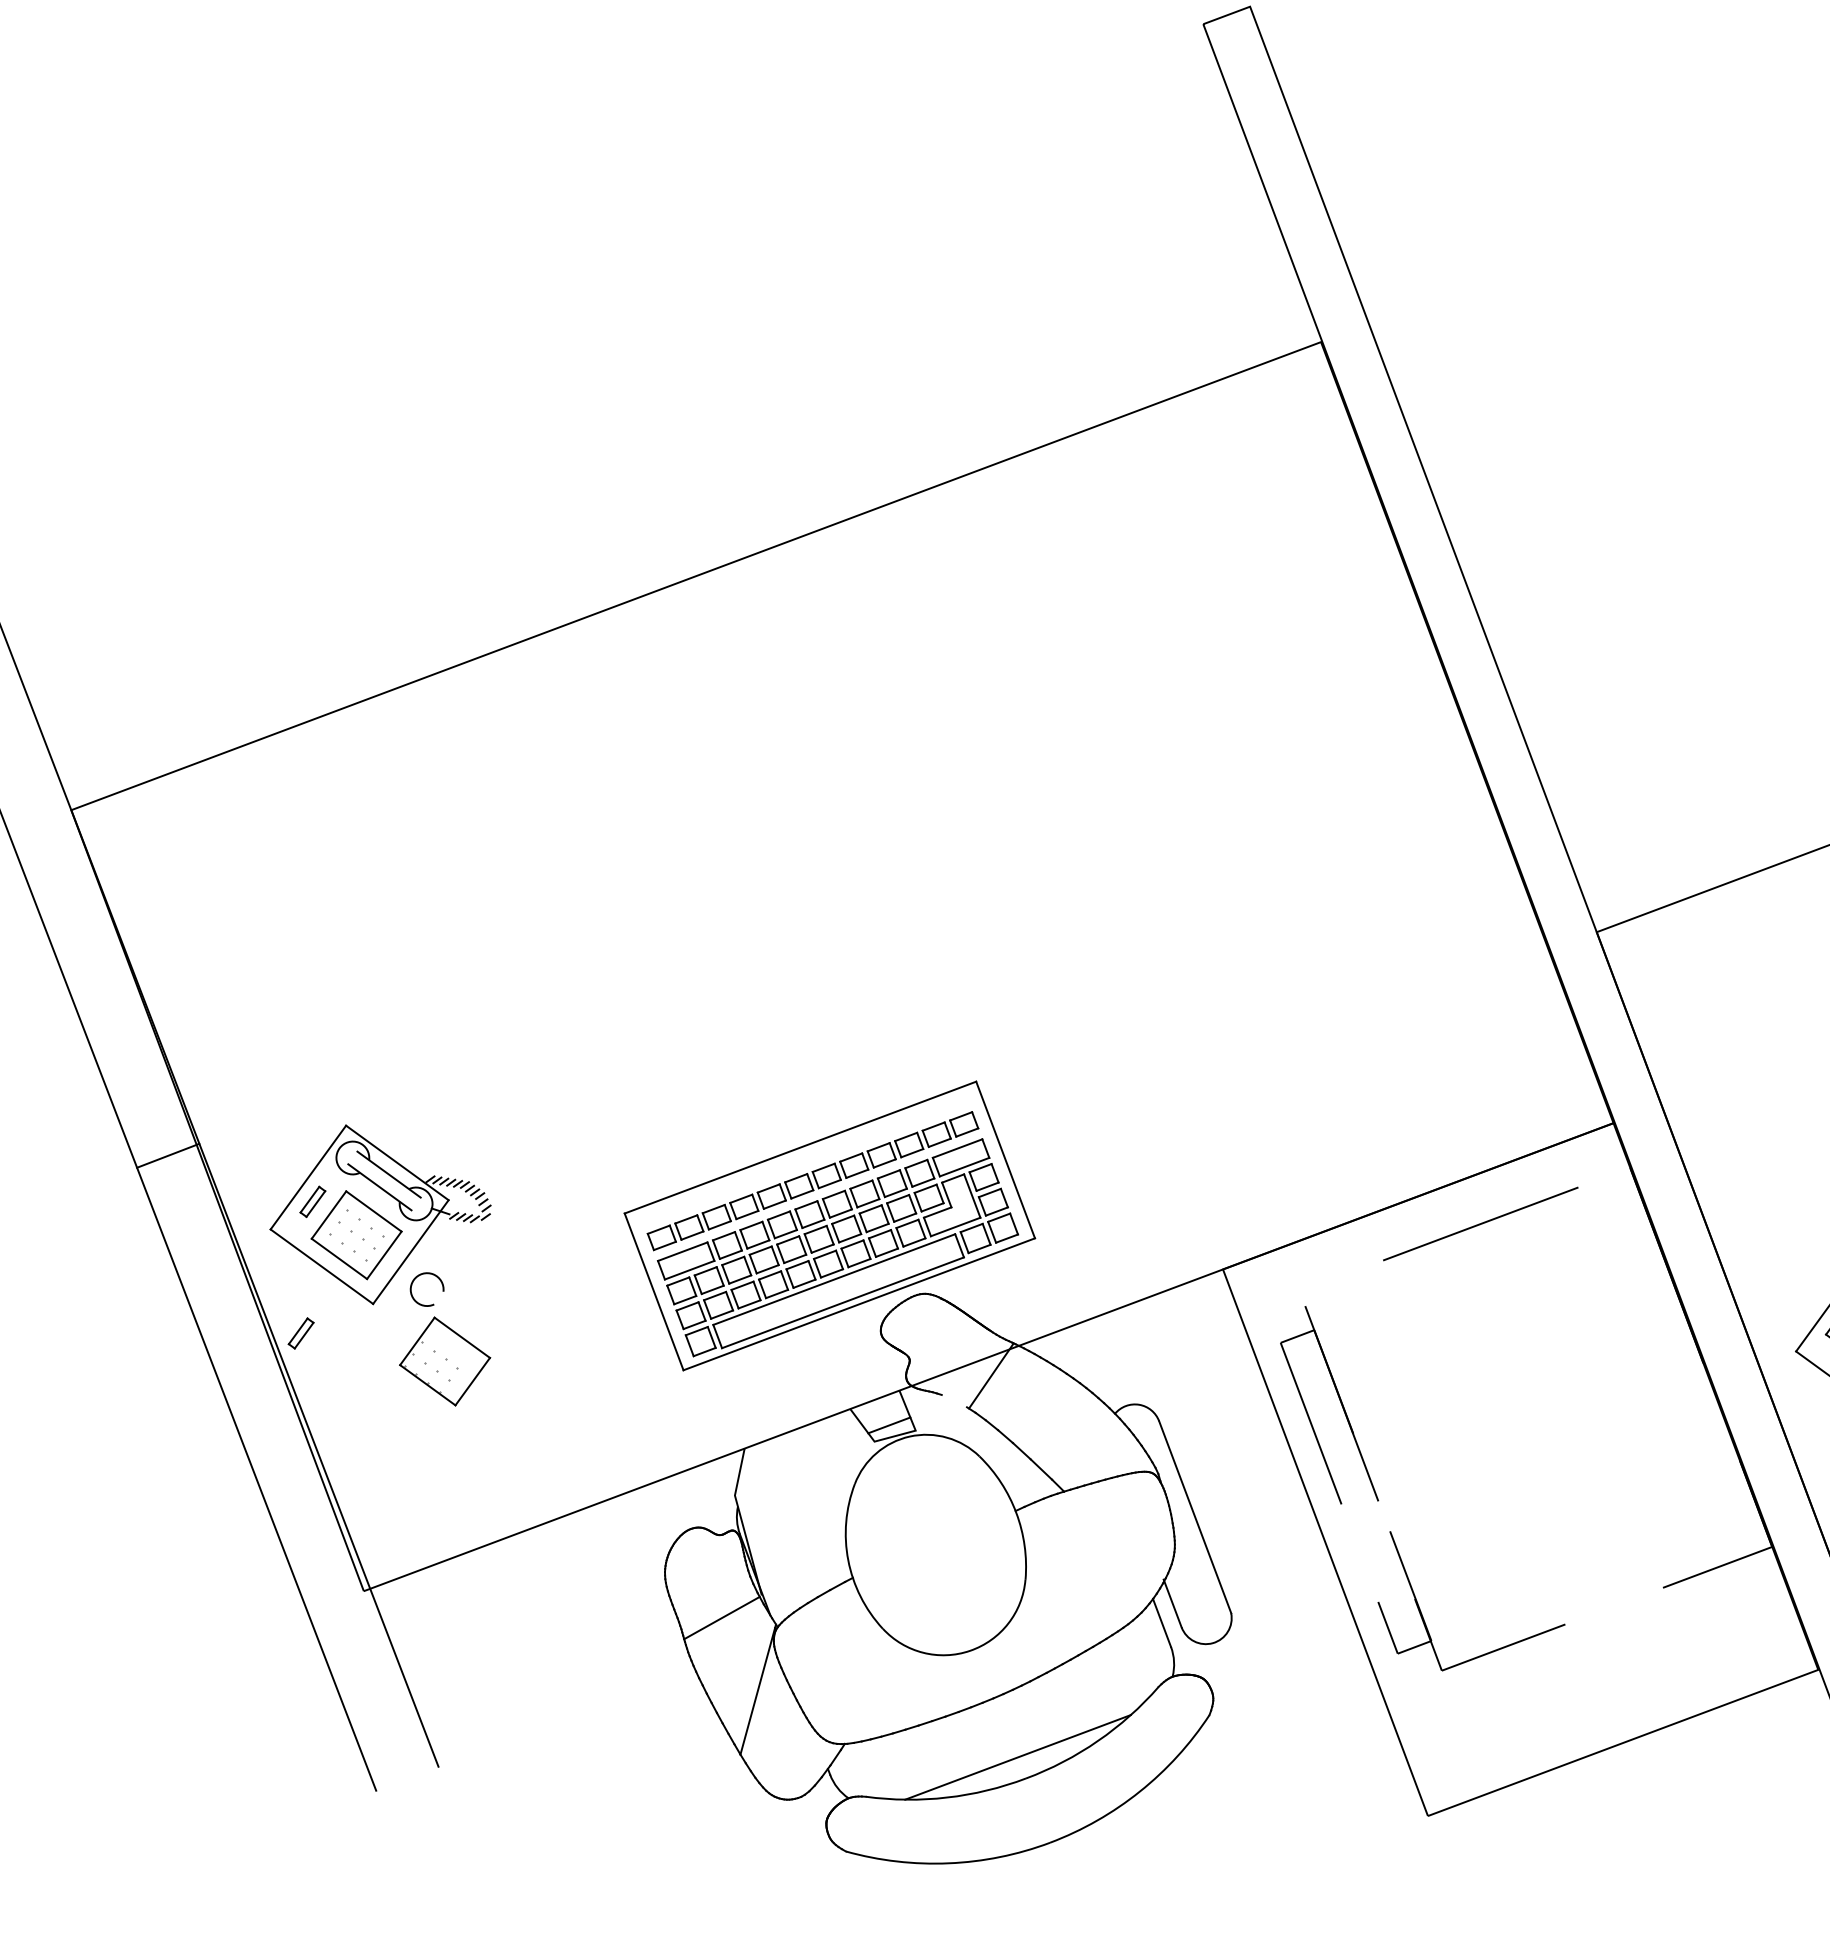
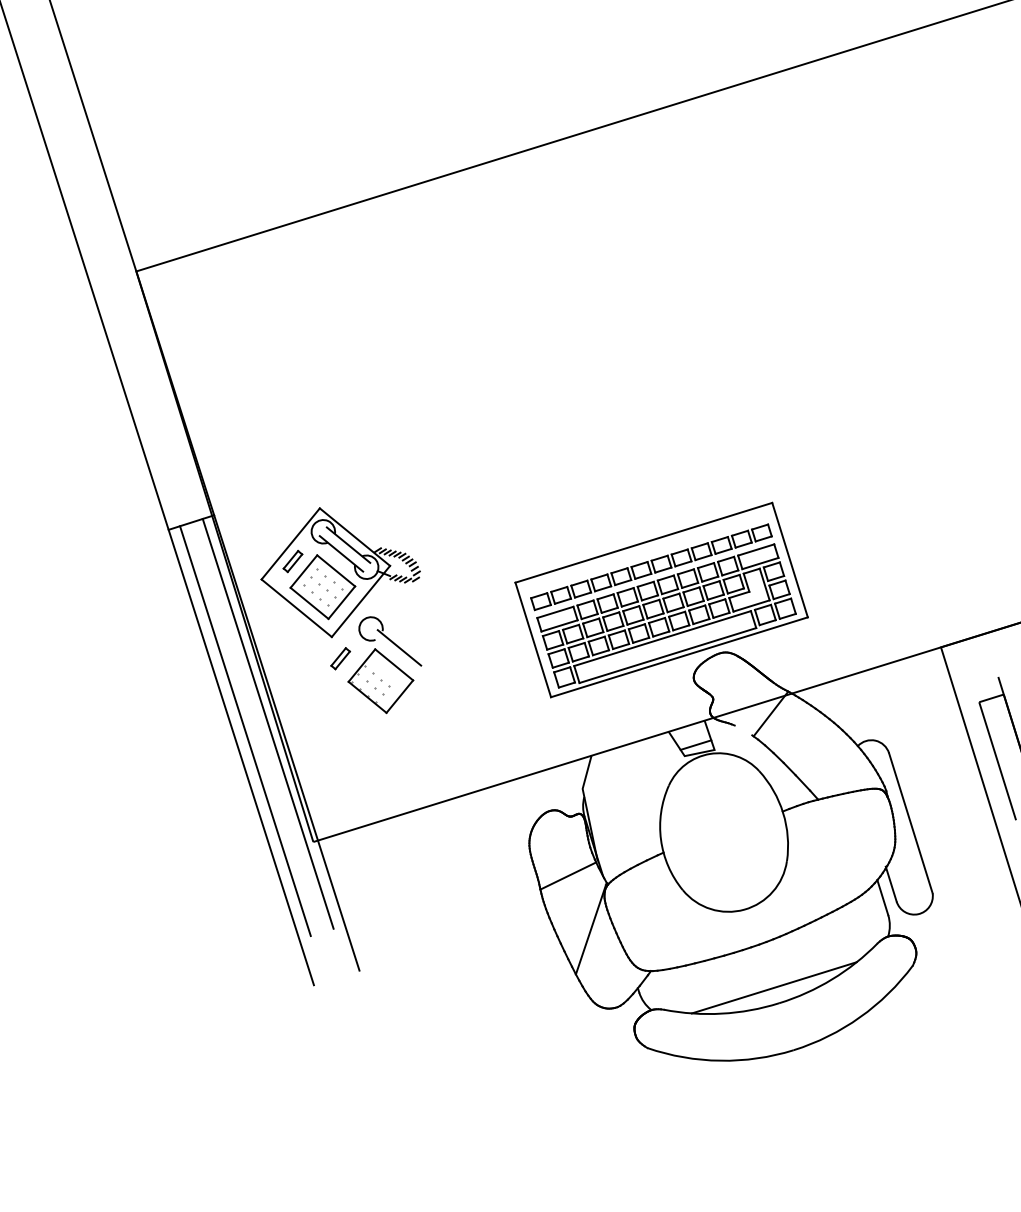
line: (467, 1313) -> (398, 647), added
part: (300, 1333) -> (340, 658), moved
line: (291, 1429) -> (268, 723), added
line: (259, 1441) -> (244, 730), added

